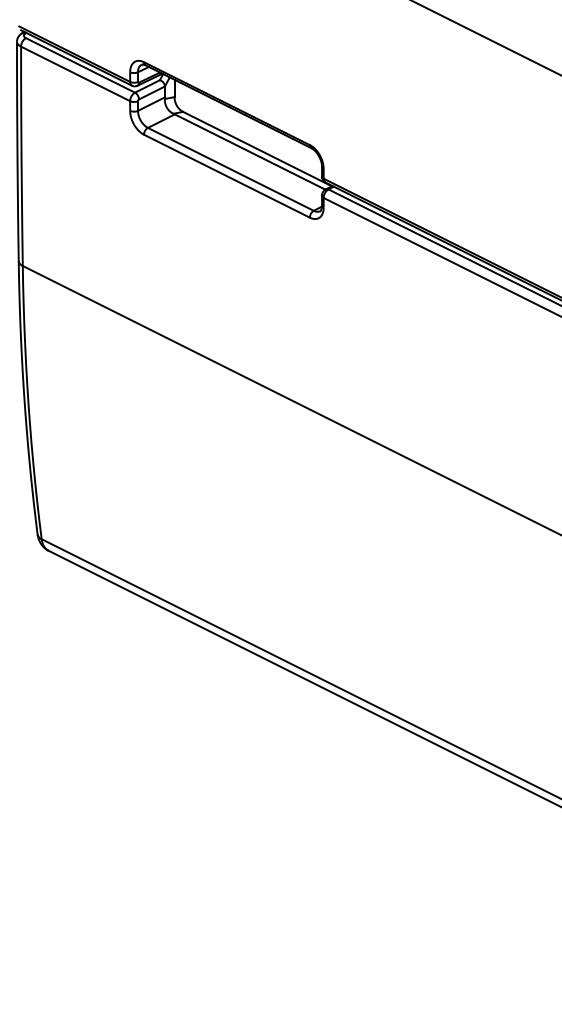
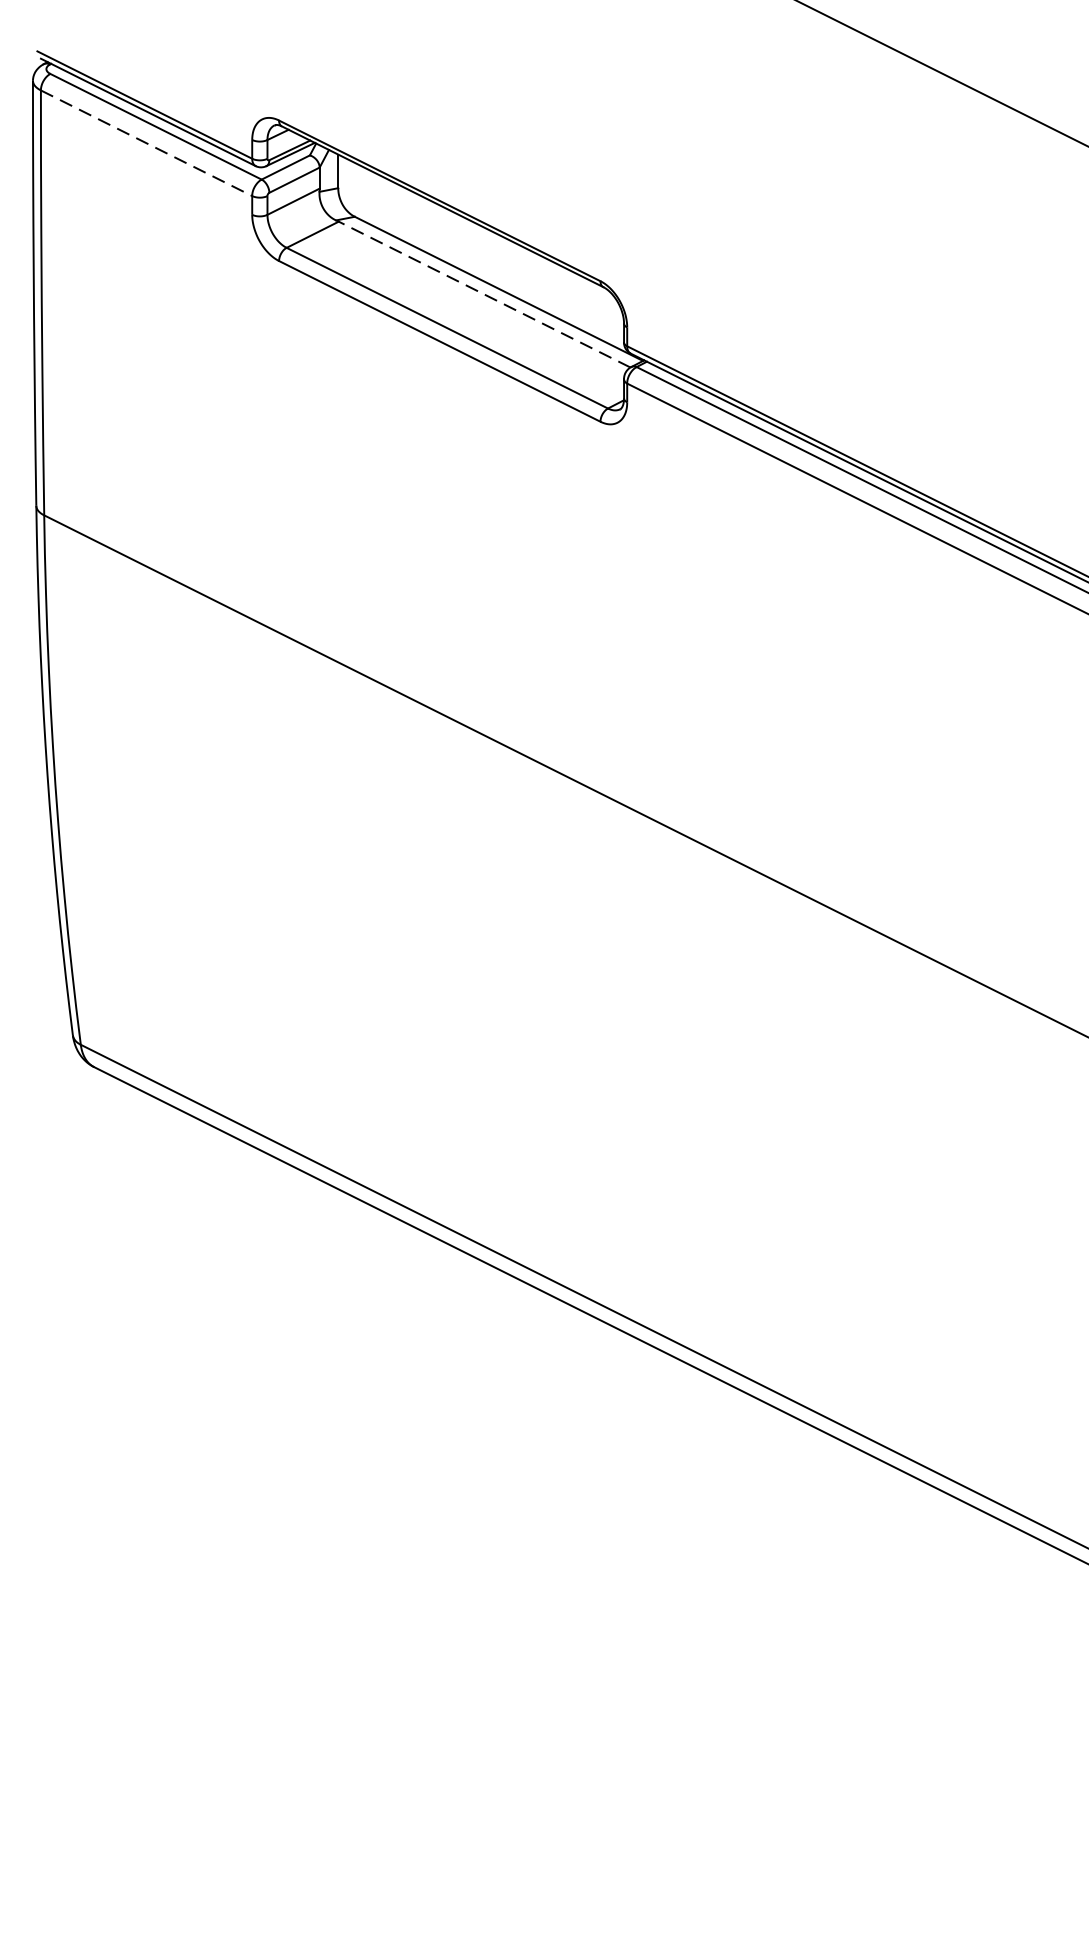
line: (75, 73) -> (146, 142), solid -> dashed
line: (249, 151) -> (483, 293), solid -> dashed

